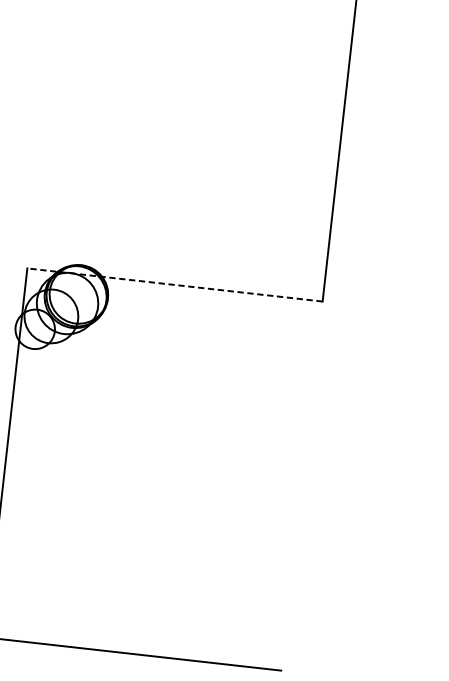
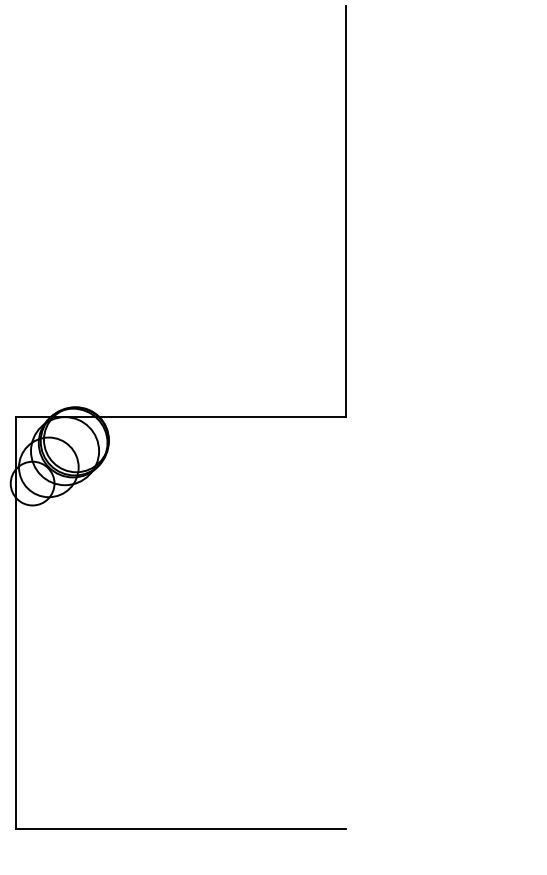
line: (175, 285) -> (181, 417), dashed -> solid

